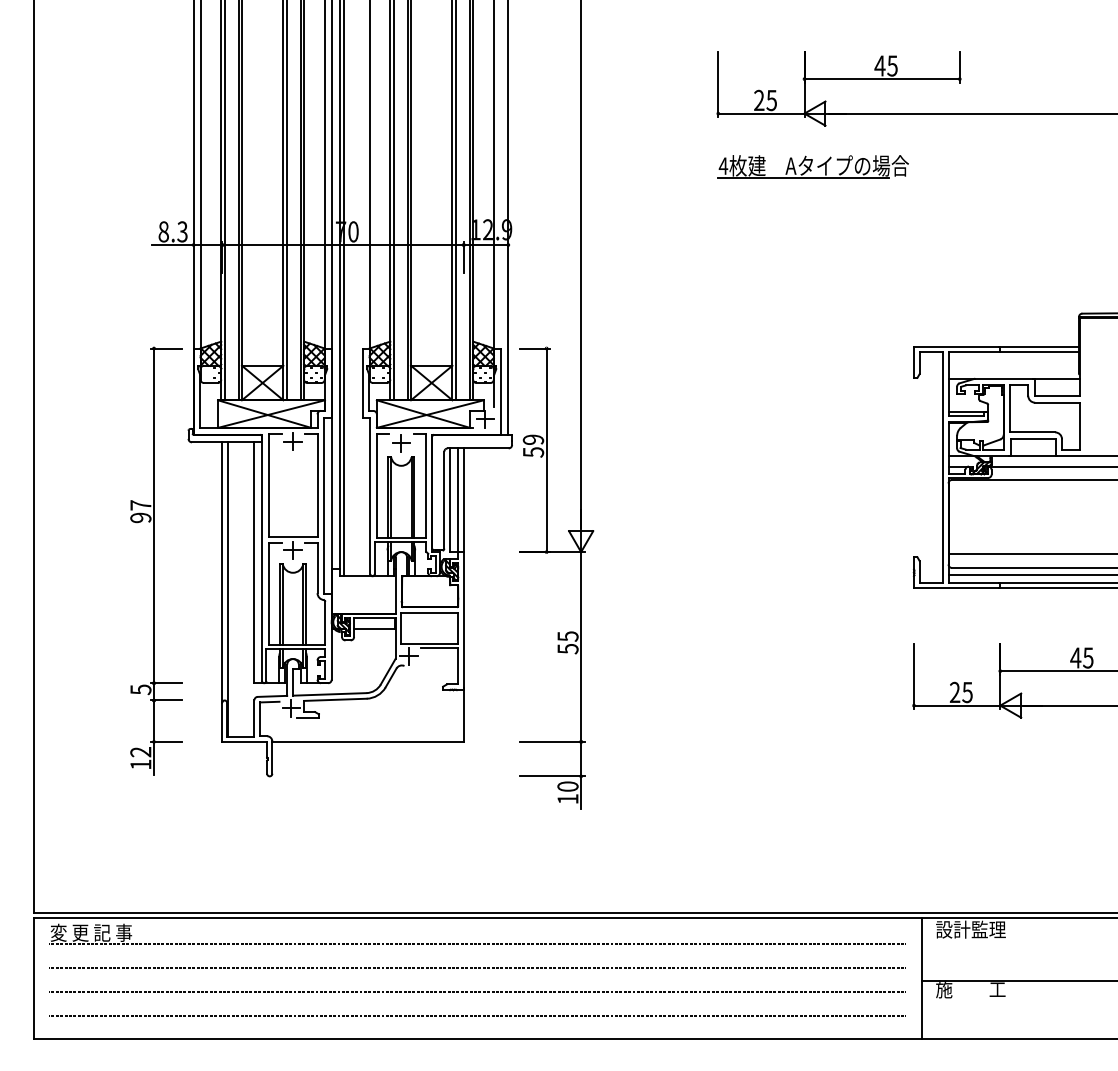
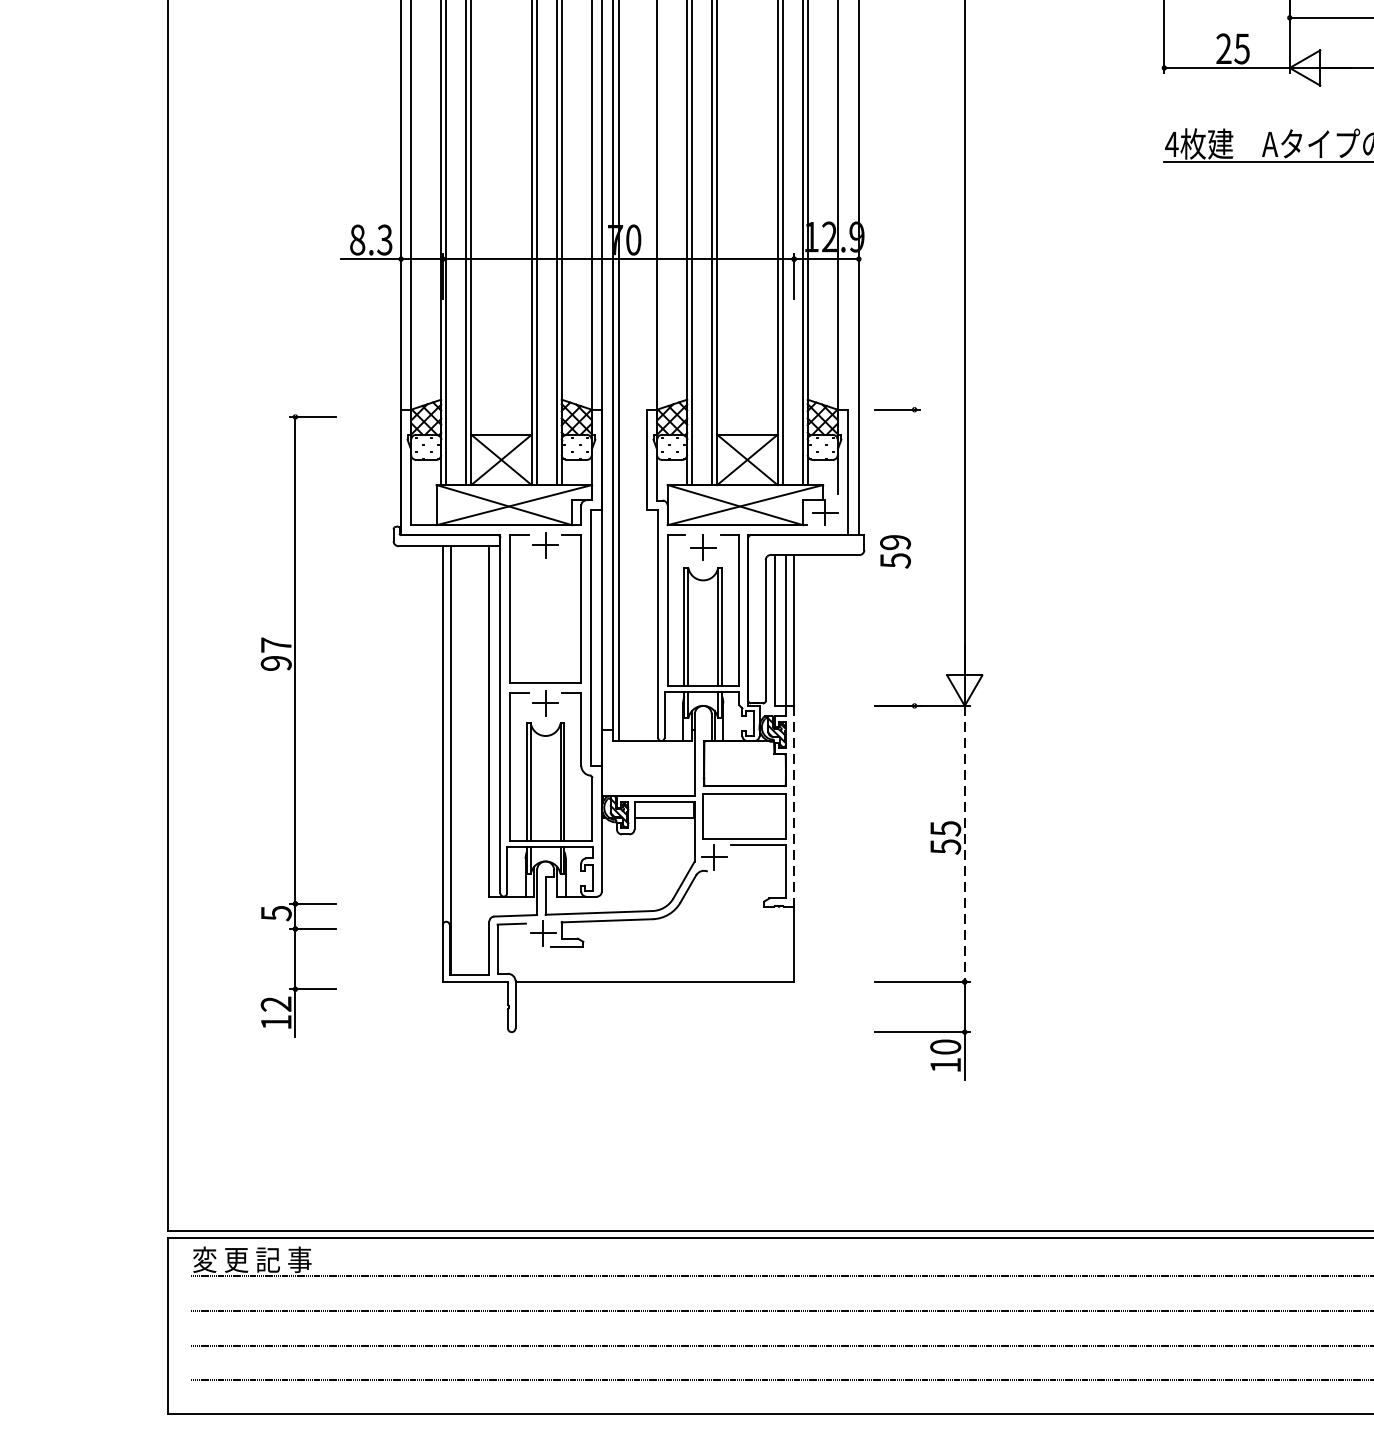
line: (546, 450) -> (914, 558), removed
part: (156, 560) -> (299, 725), moved
line: (463, 621) -> (793, 806), solid -> dashed
line: (581, 646) -> (965, 843), solid -> dashed

